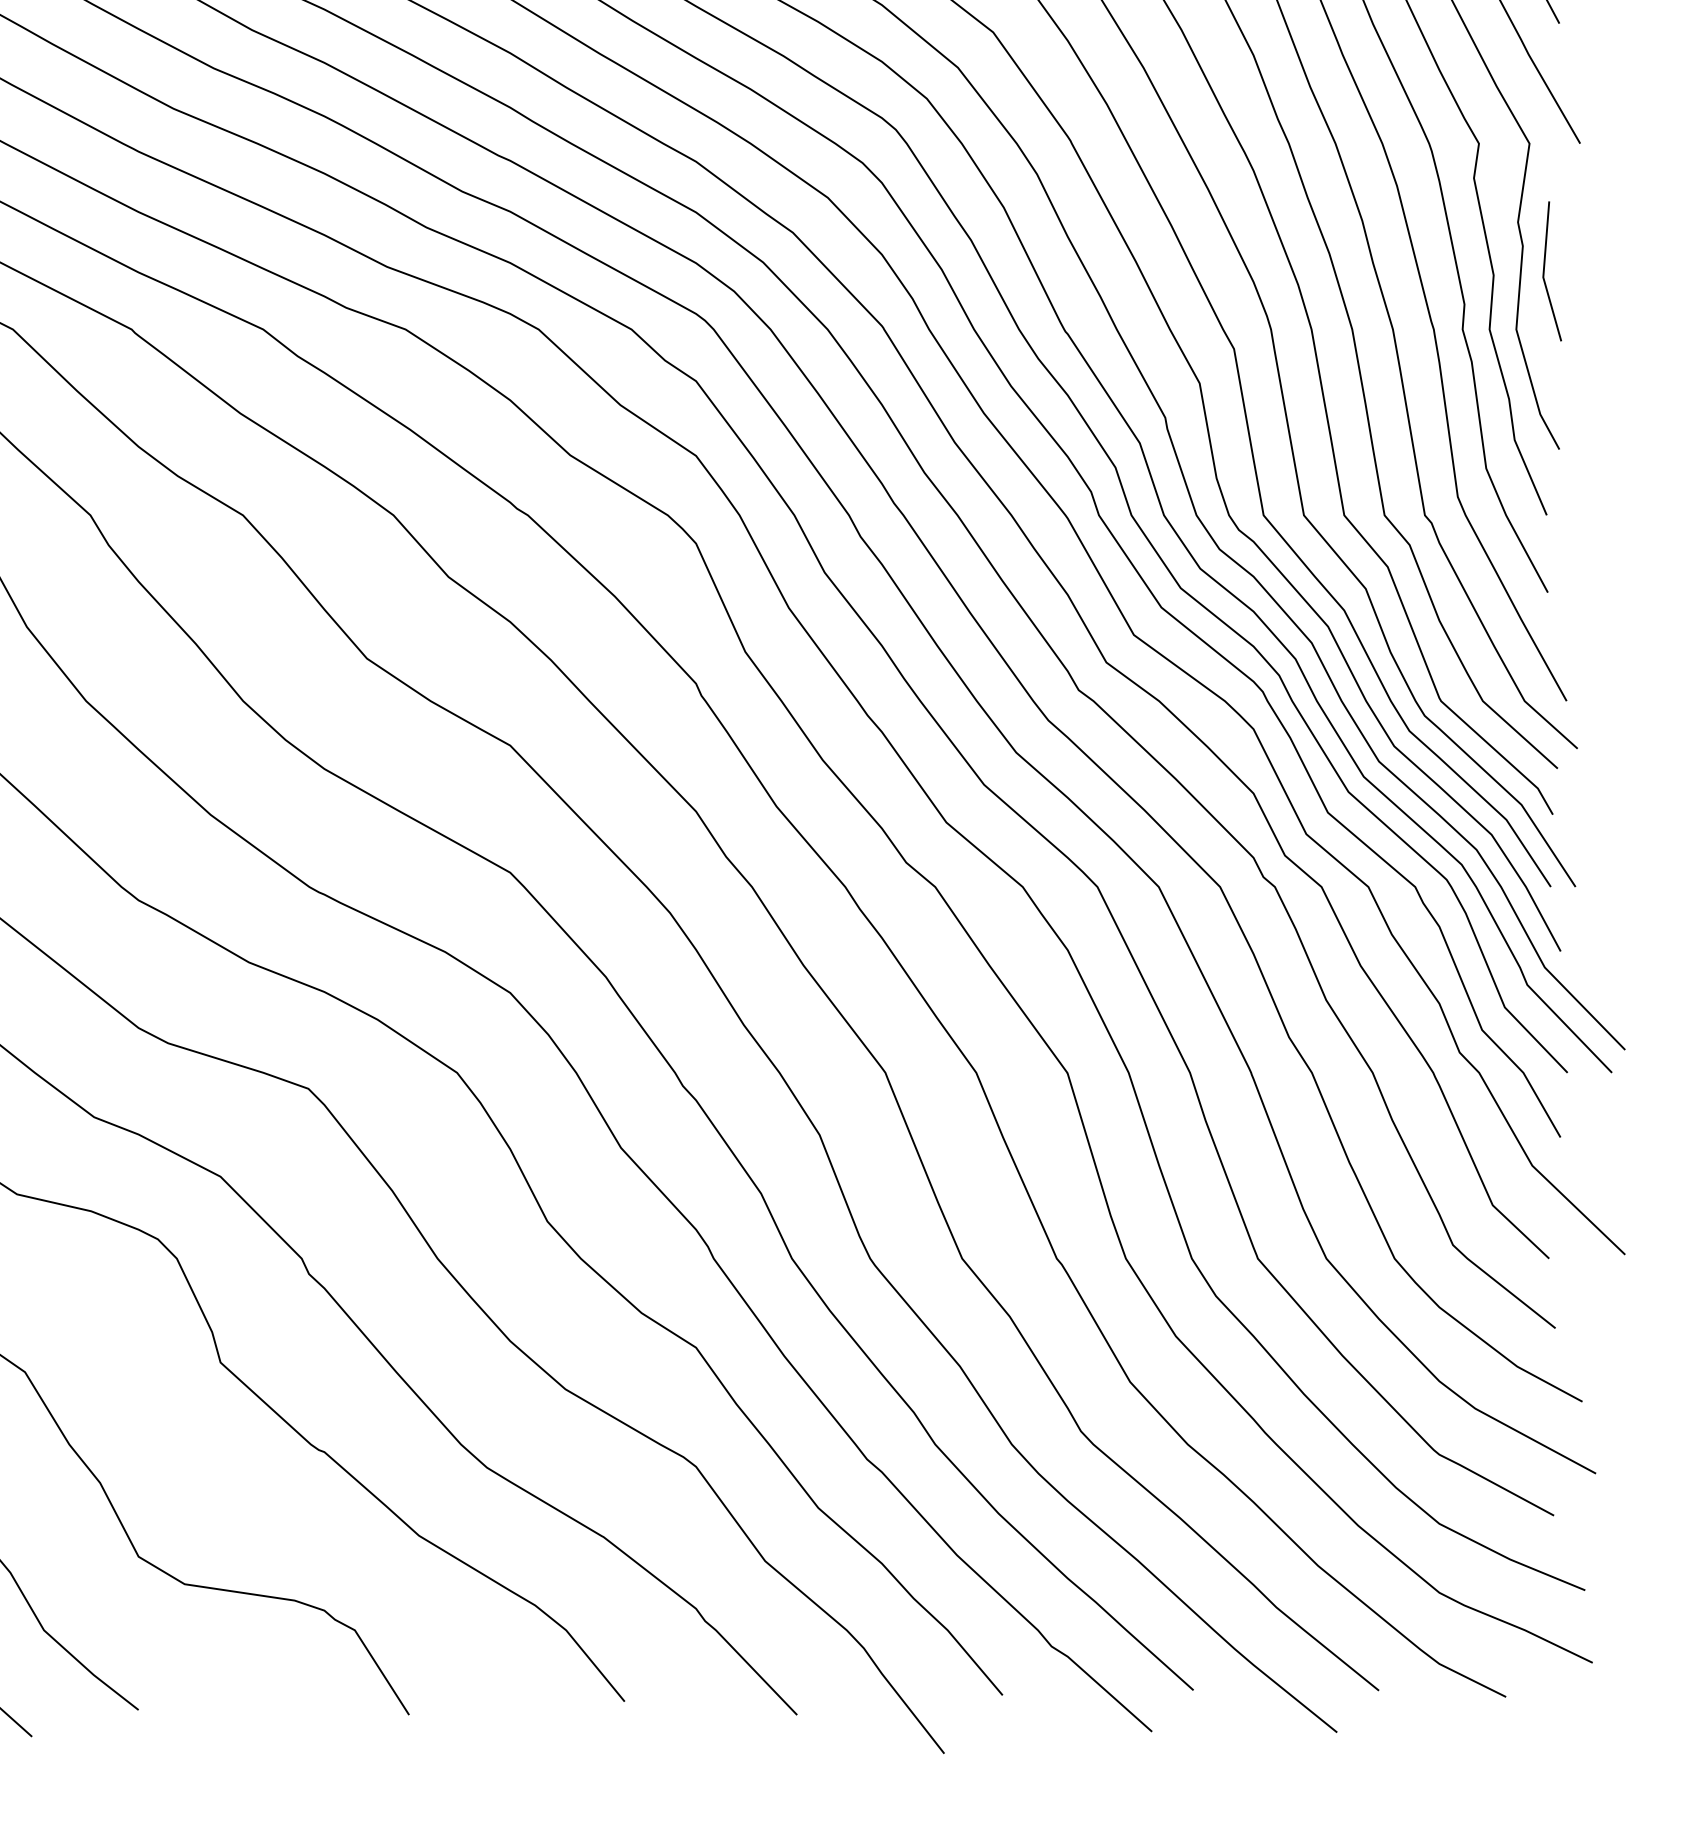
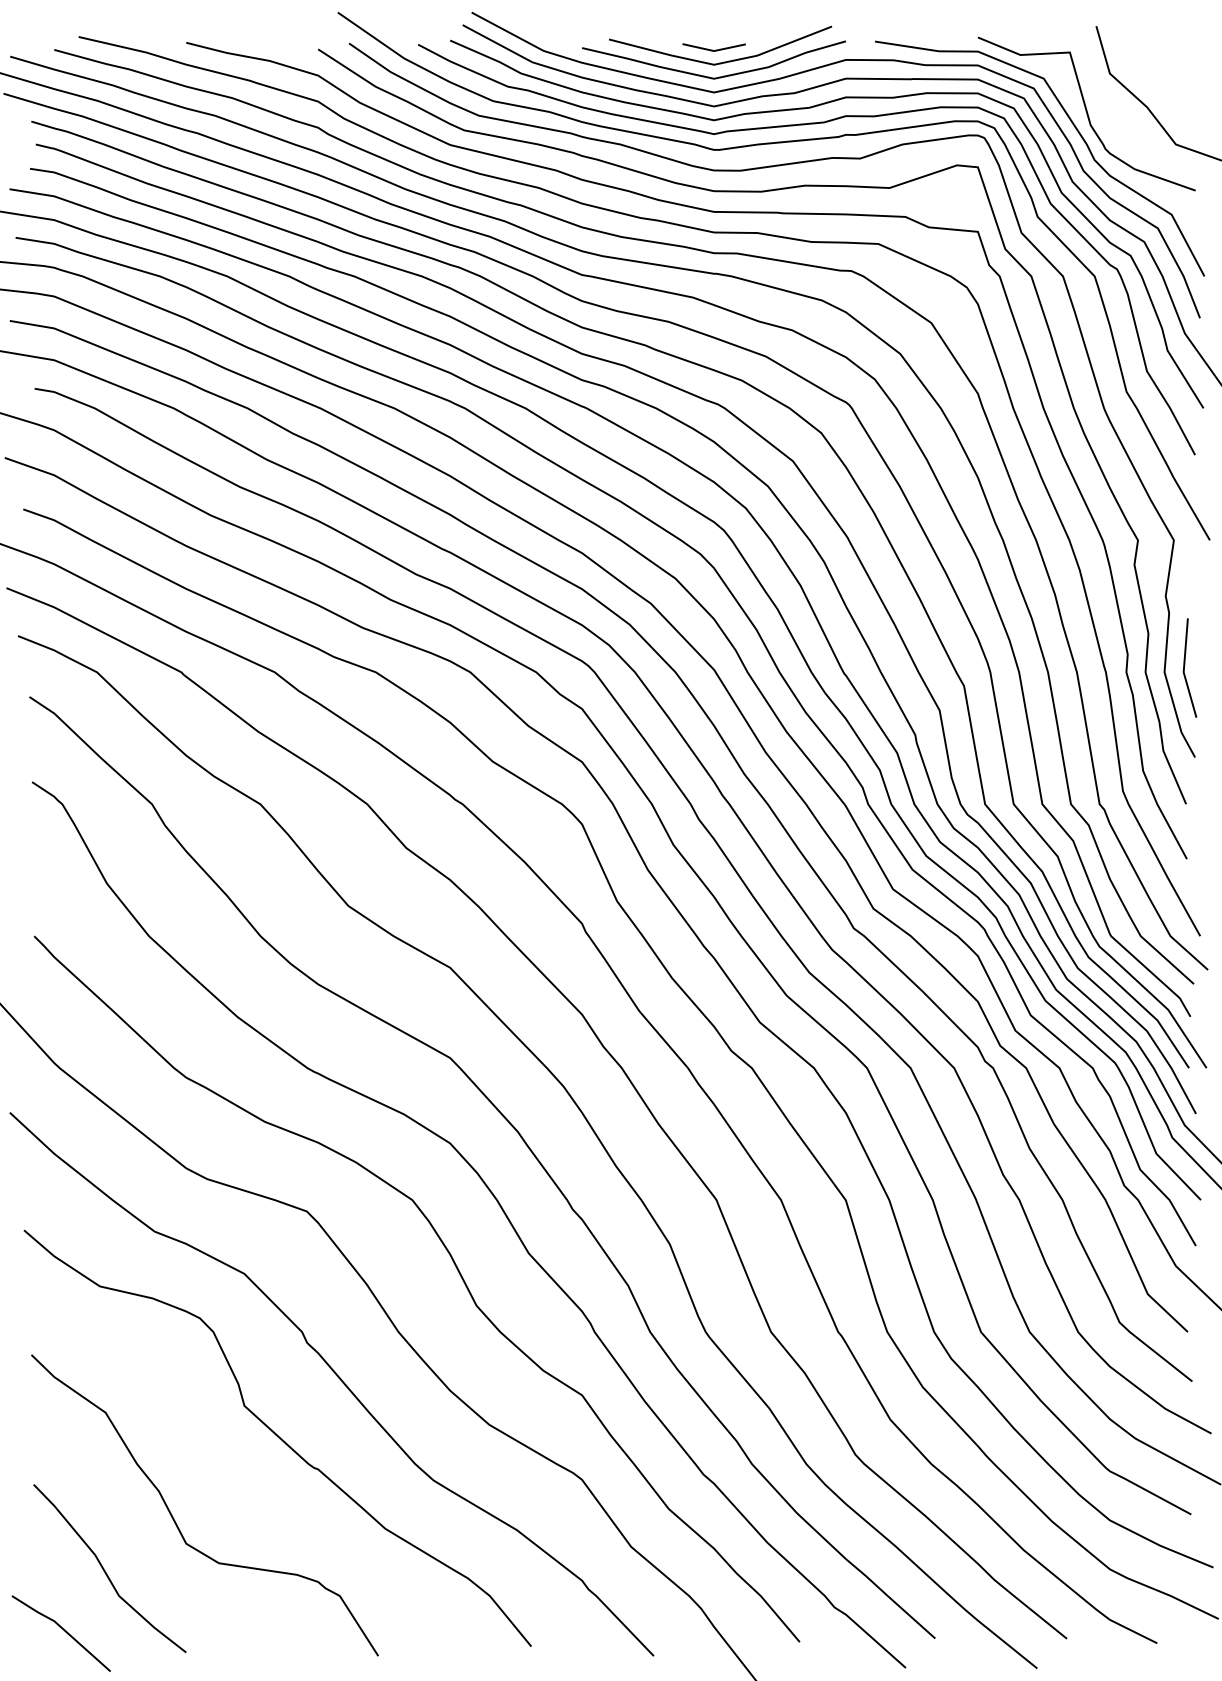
line: (1545, 267) -> (1185, 665), moved

